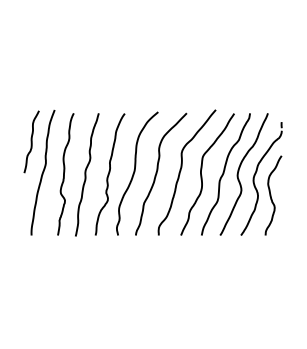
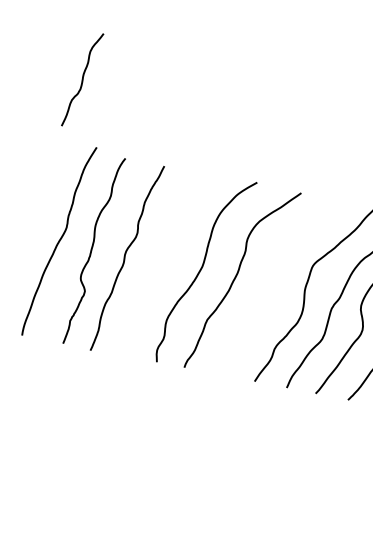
curve: (31, 141) -> (82, 79), moved
curve: (181, 171) -> (275, 282), removed
curve: (109, 174) -> (162, 264), removed

